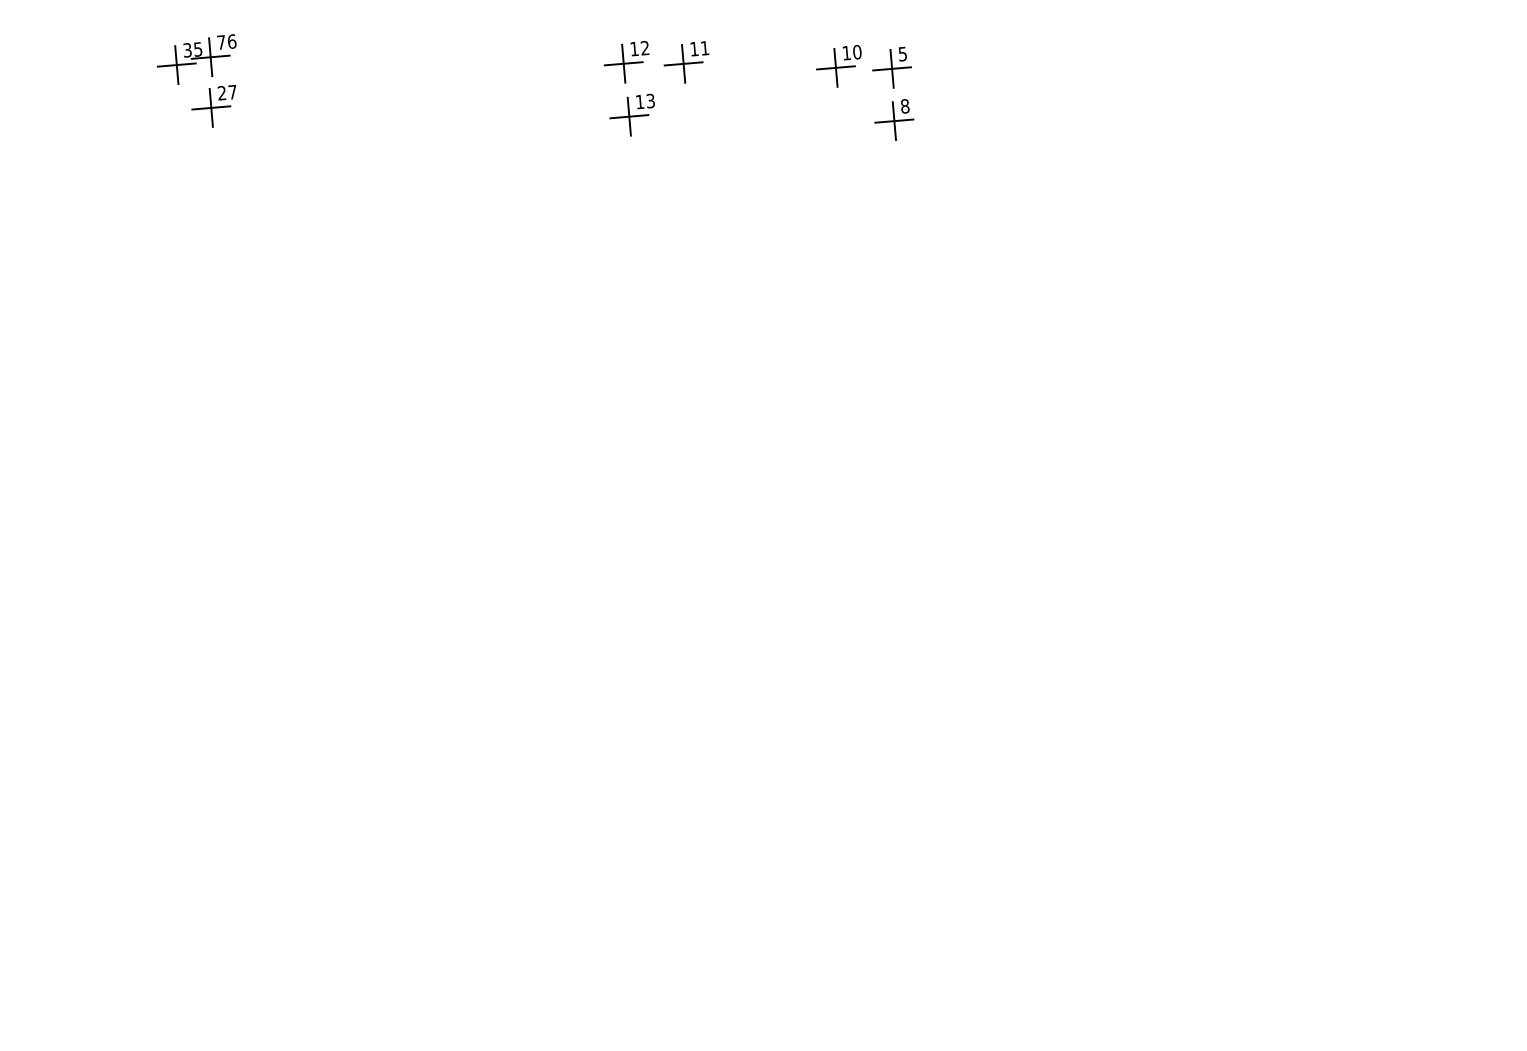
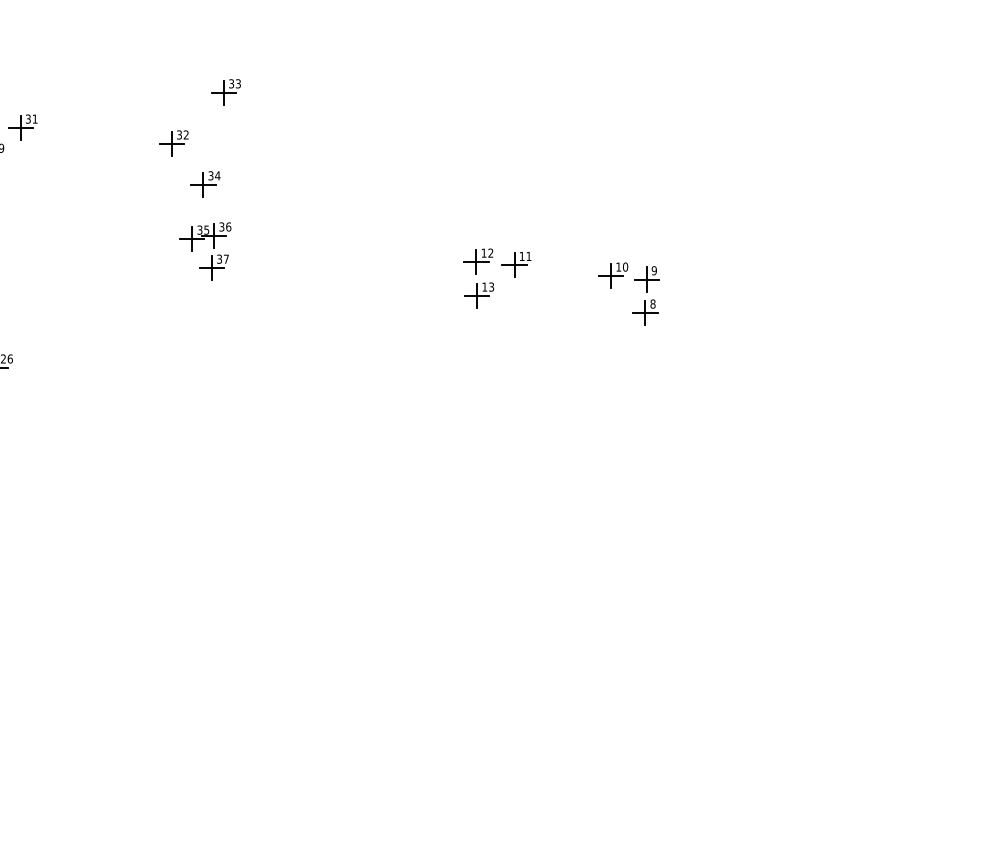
text: (220, 41) -> (221, 226), 76 -> 36
text: (901, 53) -> (653, 270), 5 -> 9
text: (221, 93) -> (219, 259), 27 -> 37

